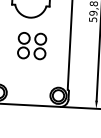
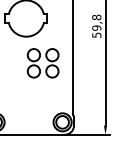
part: (31, 46) -> (42, 63), moved

